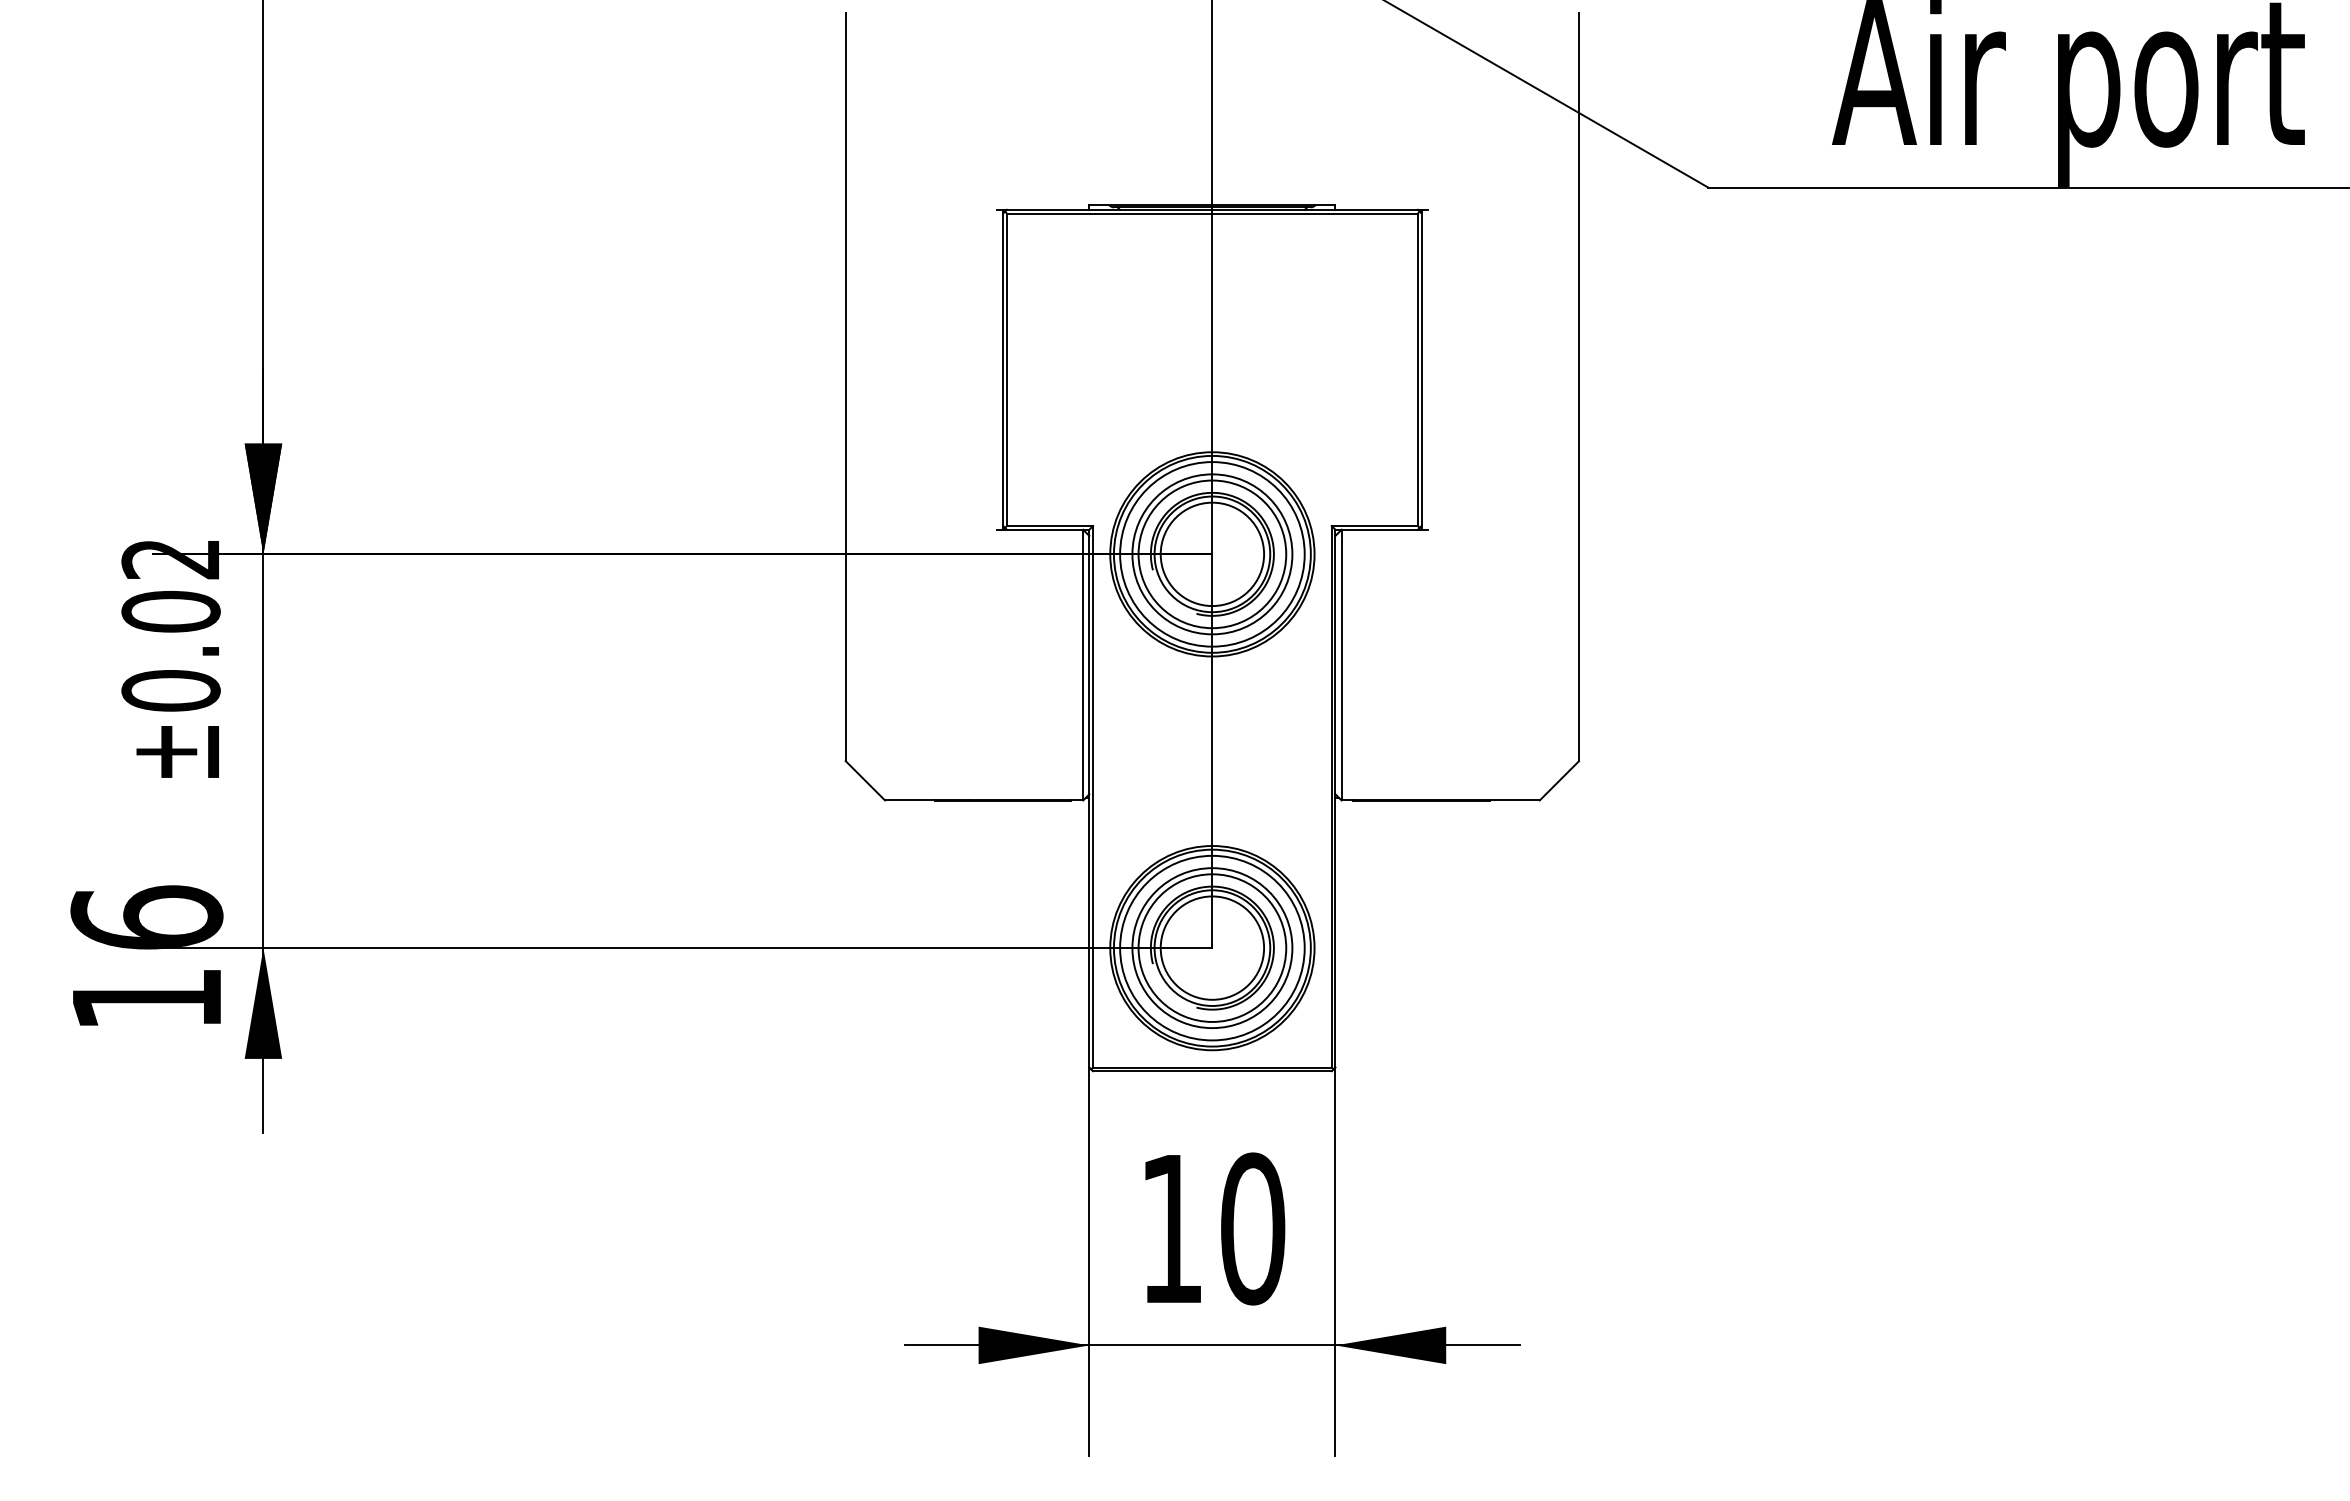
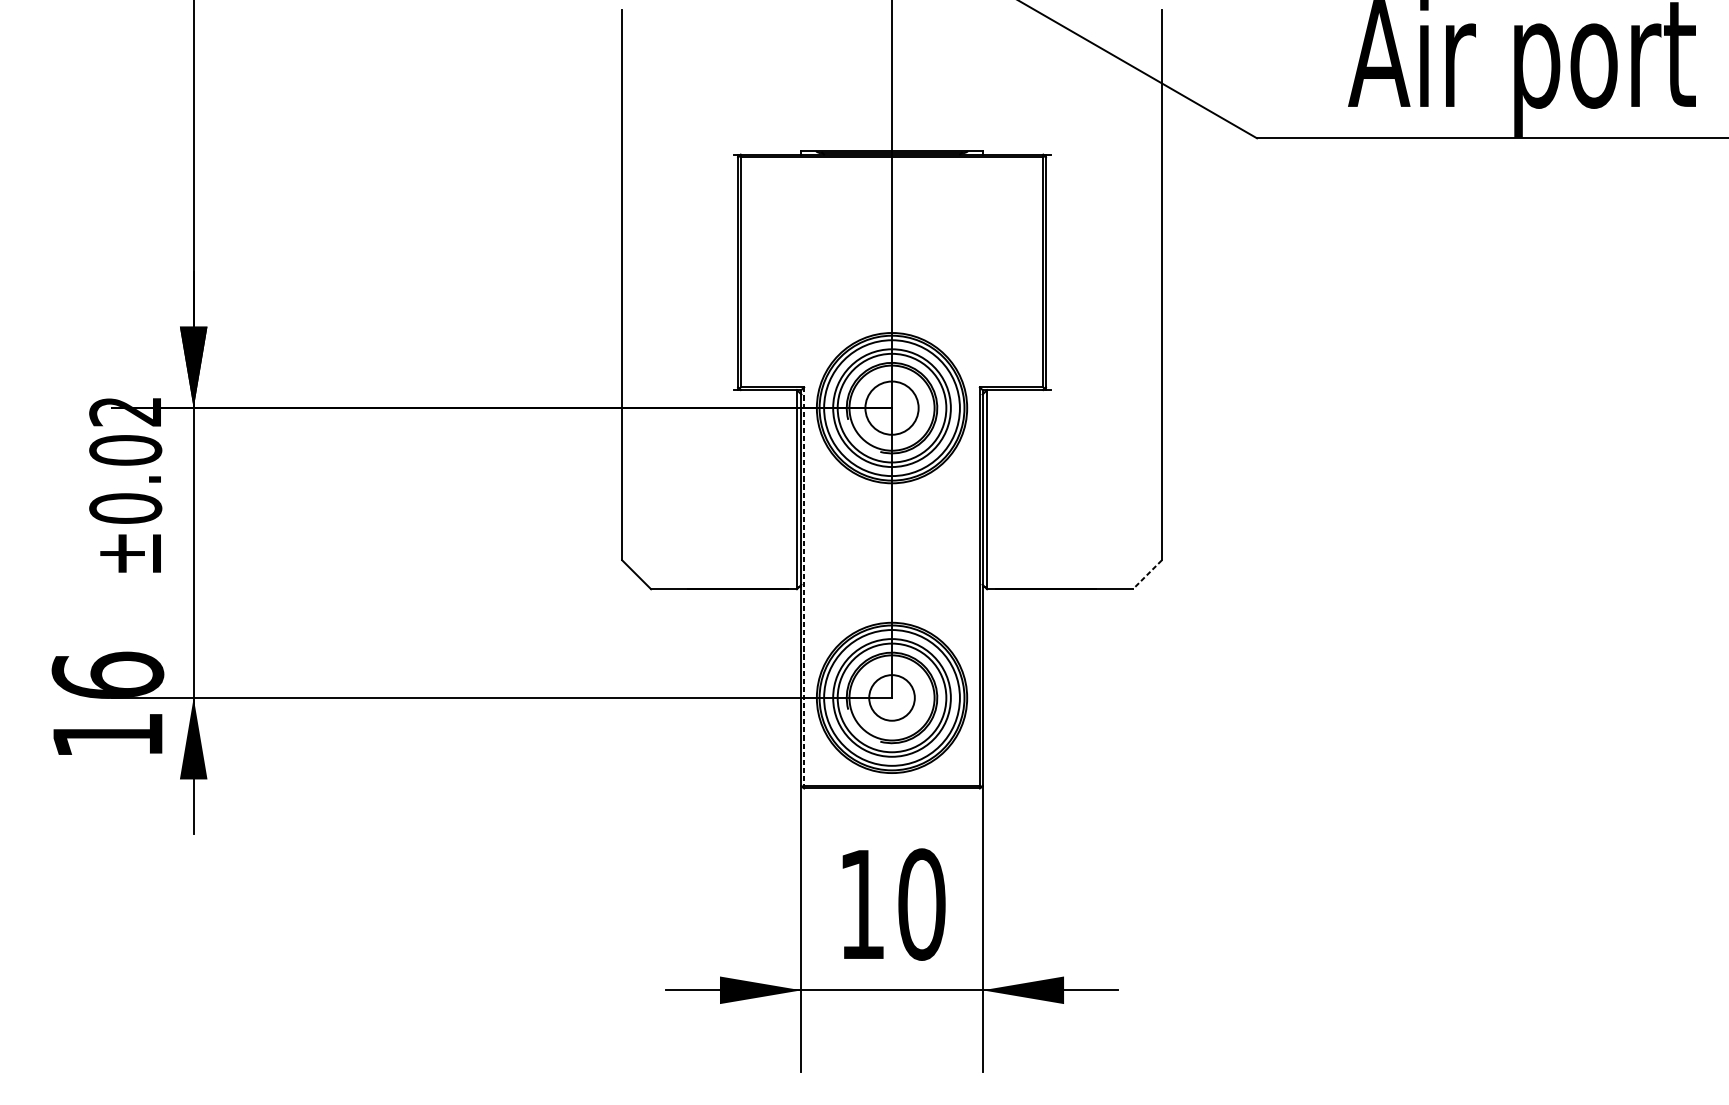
circle: (1212, 554) -> (892, 408), size x0.7
line: (1559, 780) -> (1147, 574), solid -> dashed
line: (1093, 796) -> (804, 586), solid -> dashed
circle: (1212, 947) -> (892, 697), size x0.6

